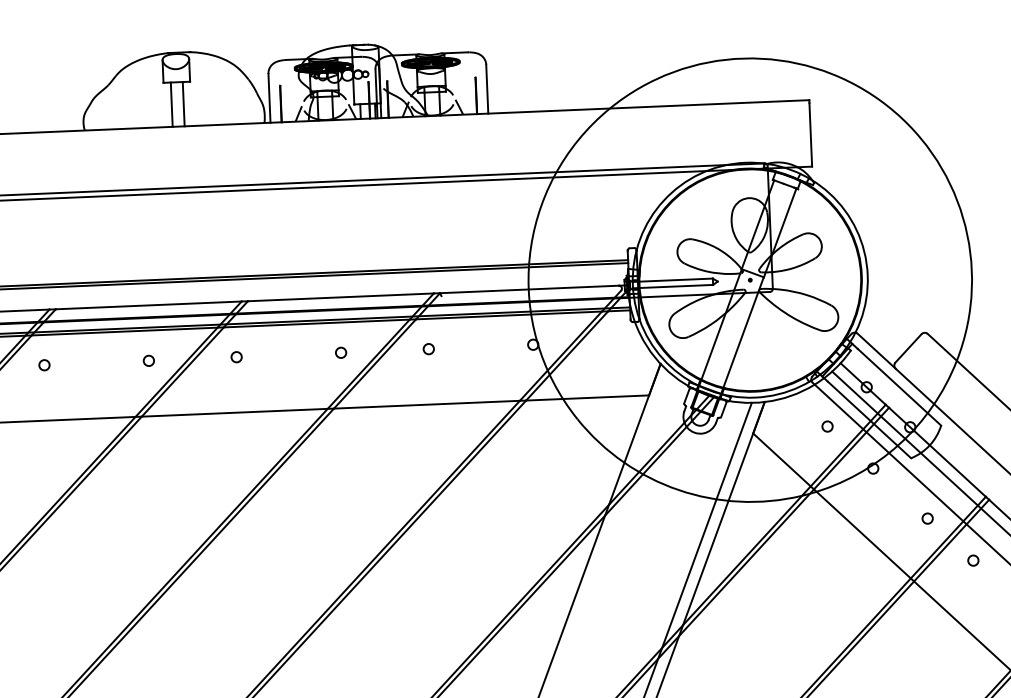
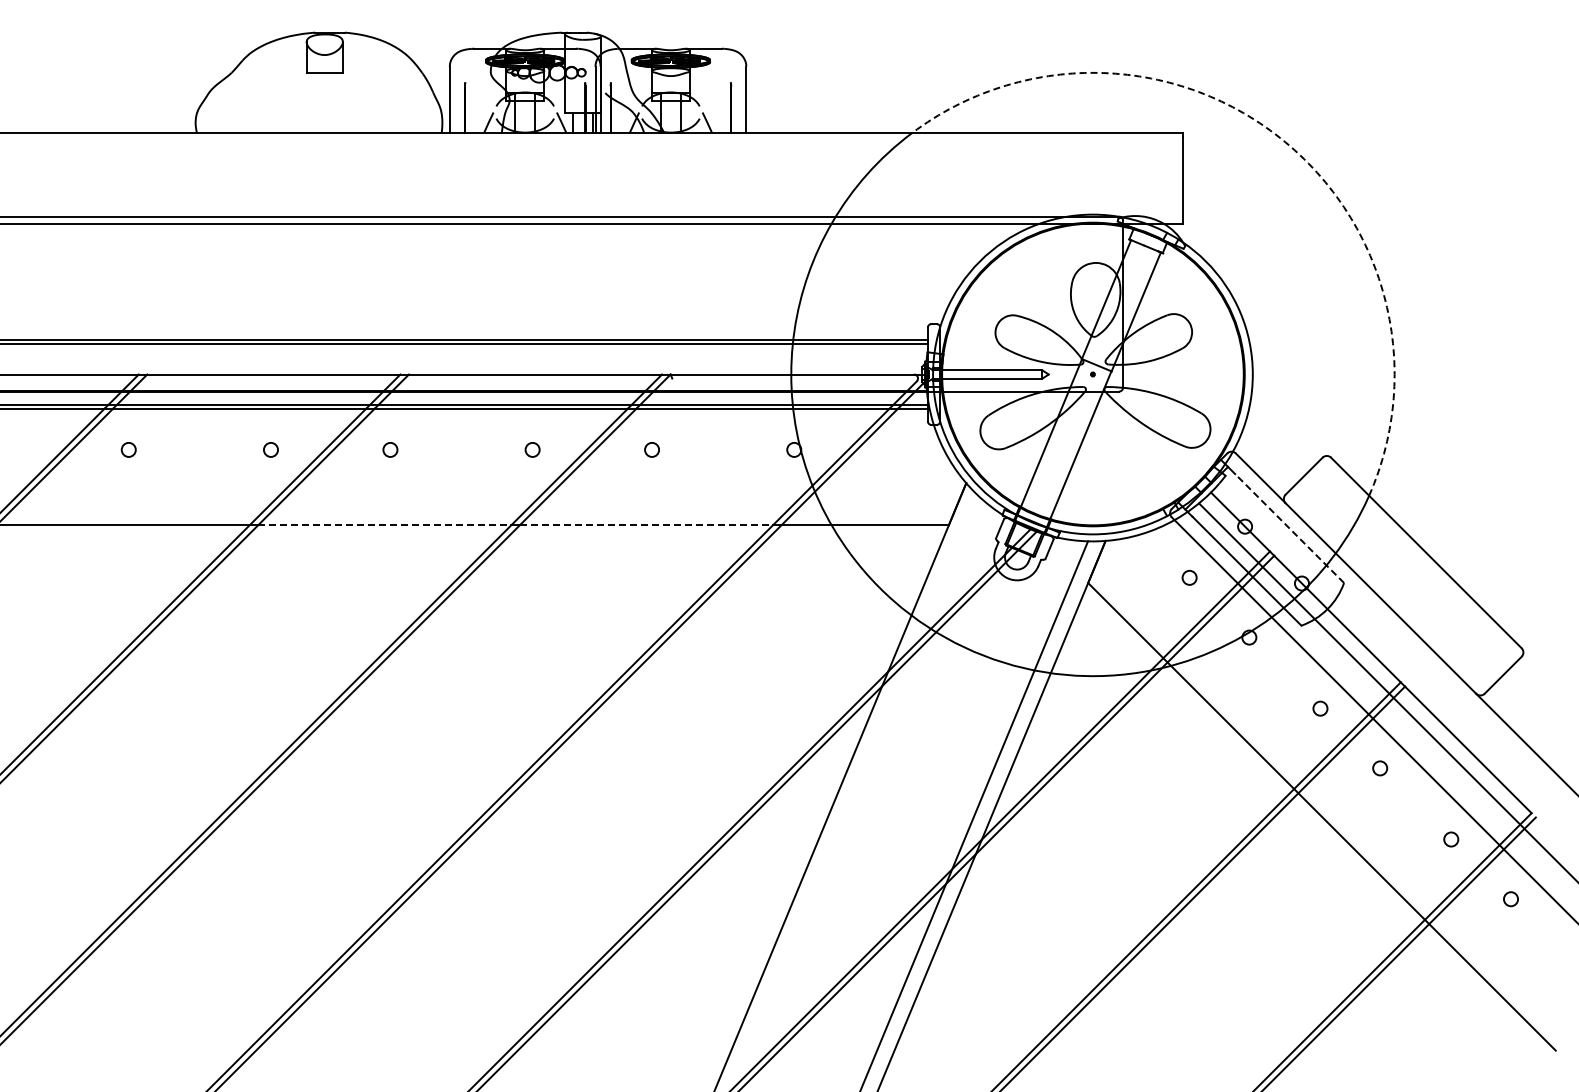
arc: (880, 101) -> (1280, 138), solid -> dashed
line: (183, 103) -> (332, 102), removed
line: (171, 104) -> (316, 102), removed
line: (899, 387) -> (1289, 528), solid -> dashed
line: (427, 404) -> (646, 525), solid -> dashed
line: (234, 412) -> (384, 525), solid -> dashed

